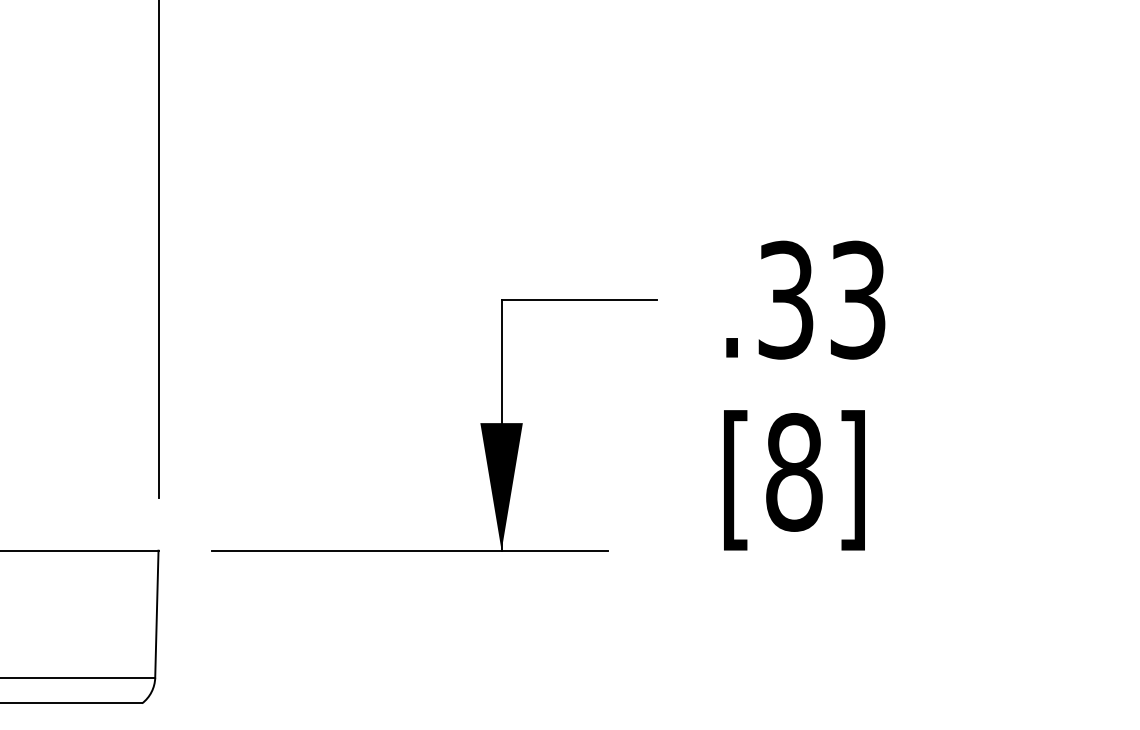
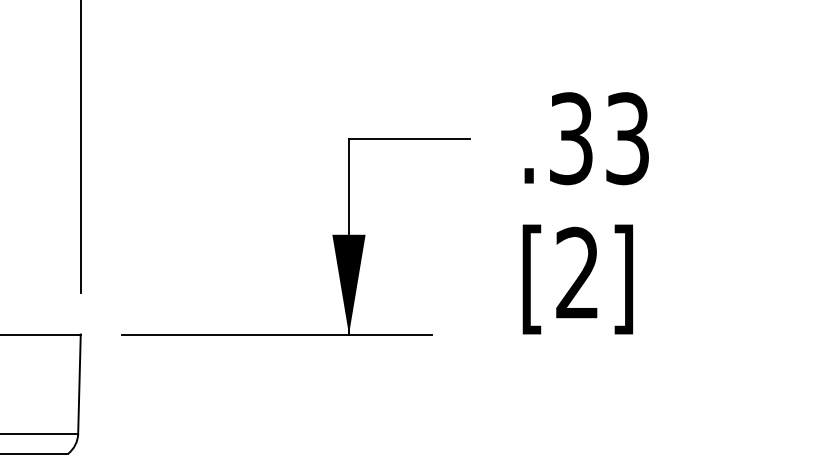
text: (794, 472) -> (577, 273), [8] -> [2]

